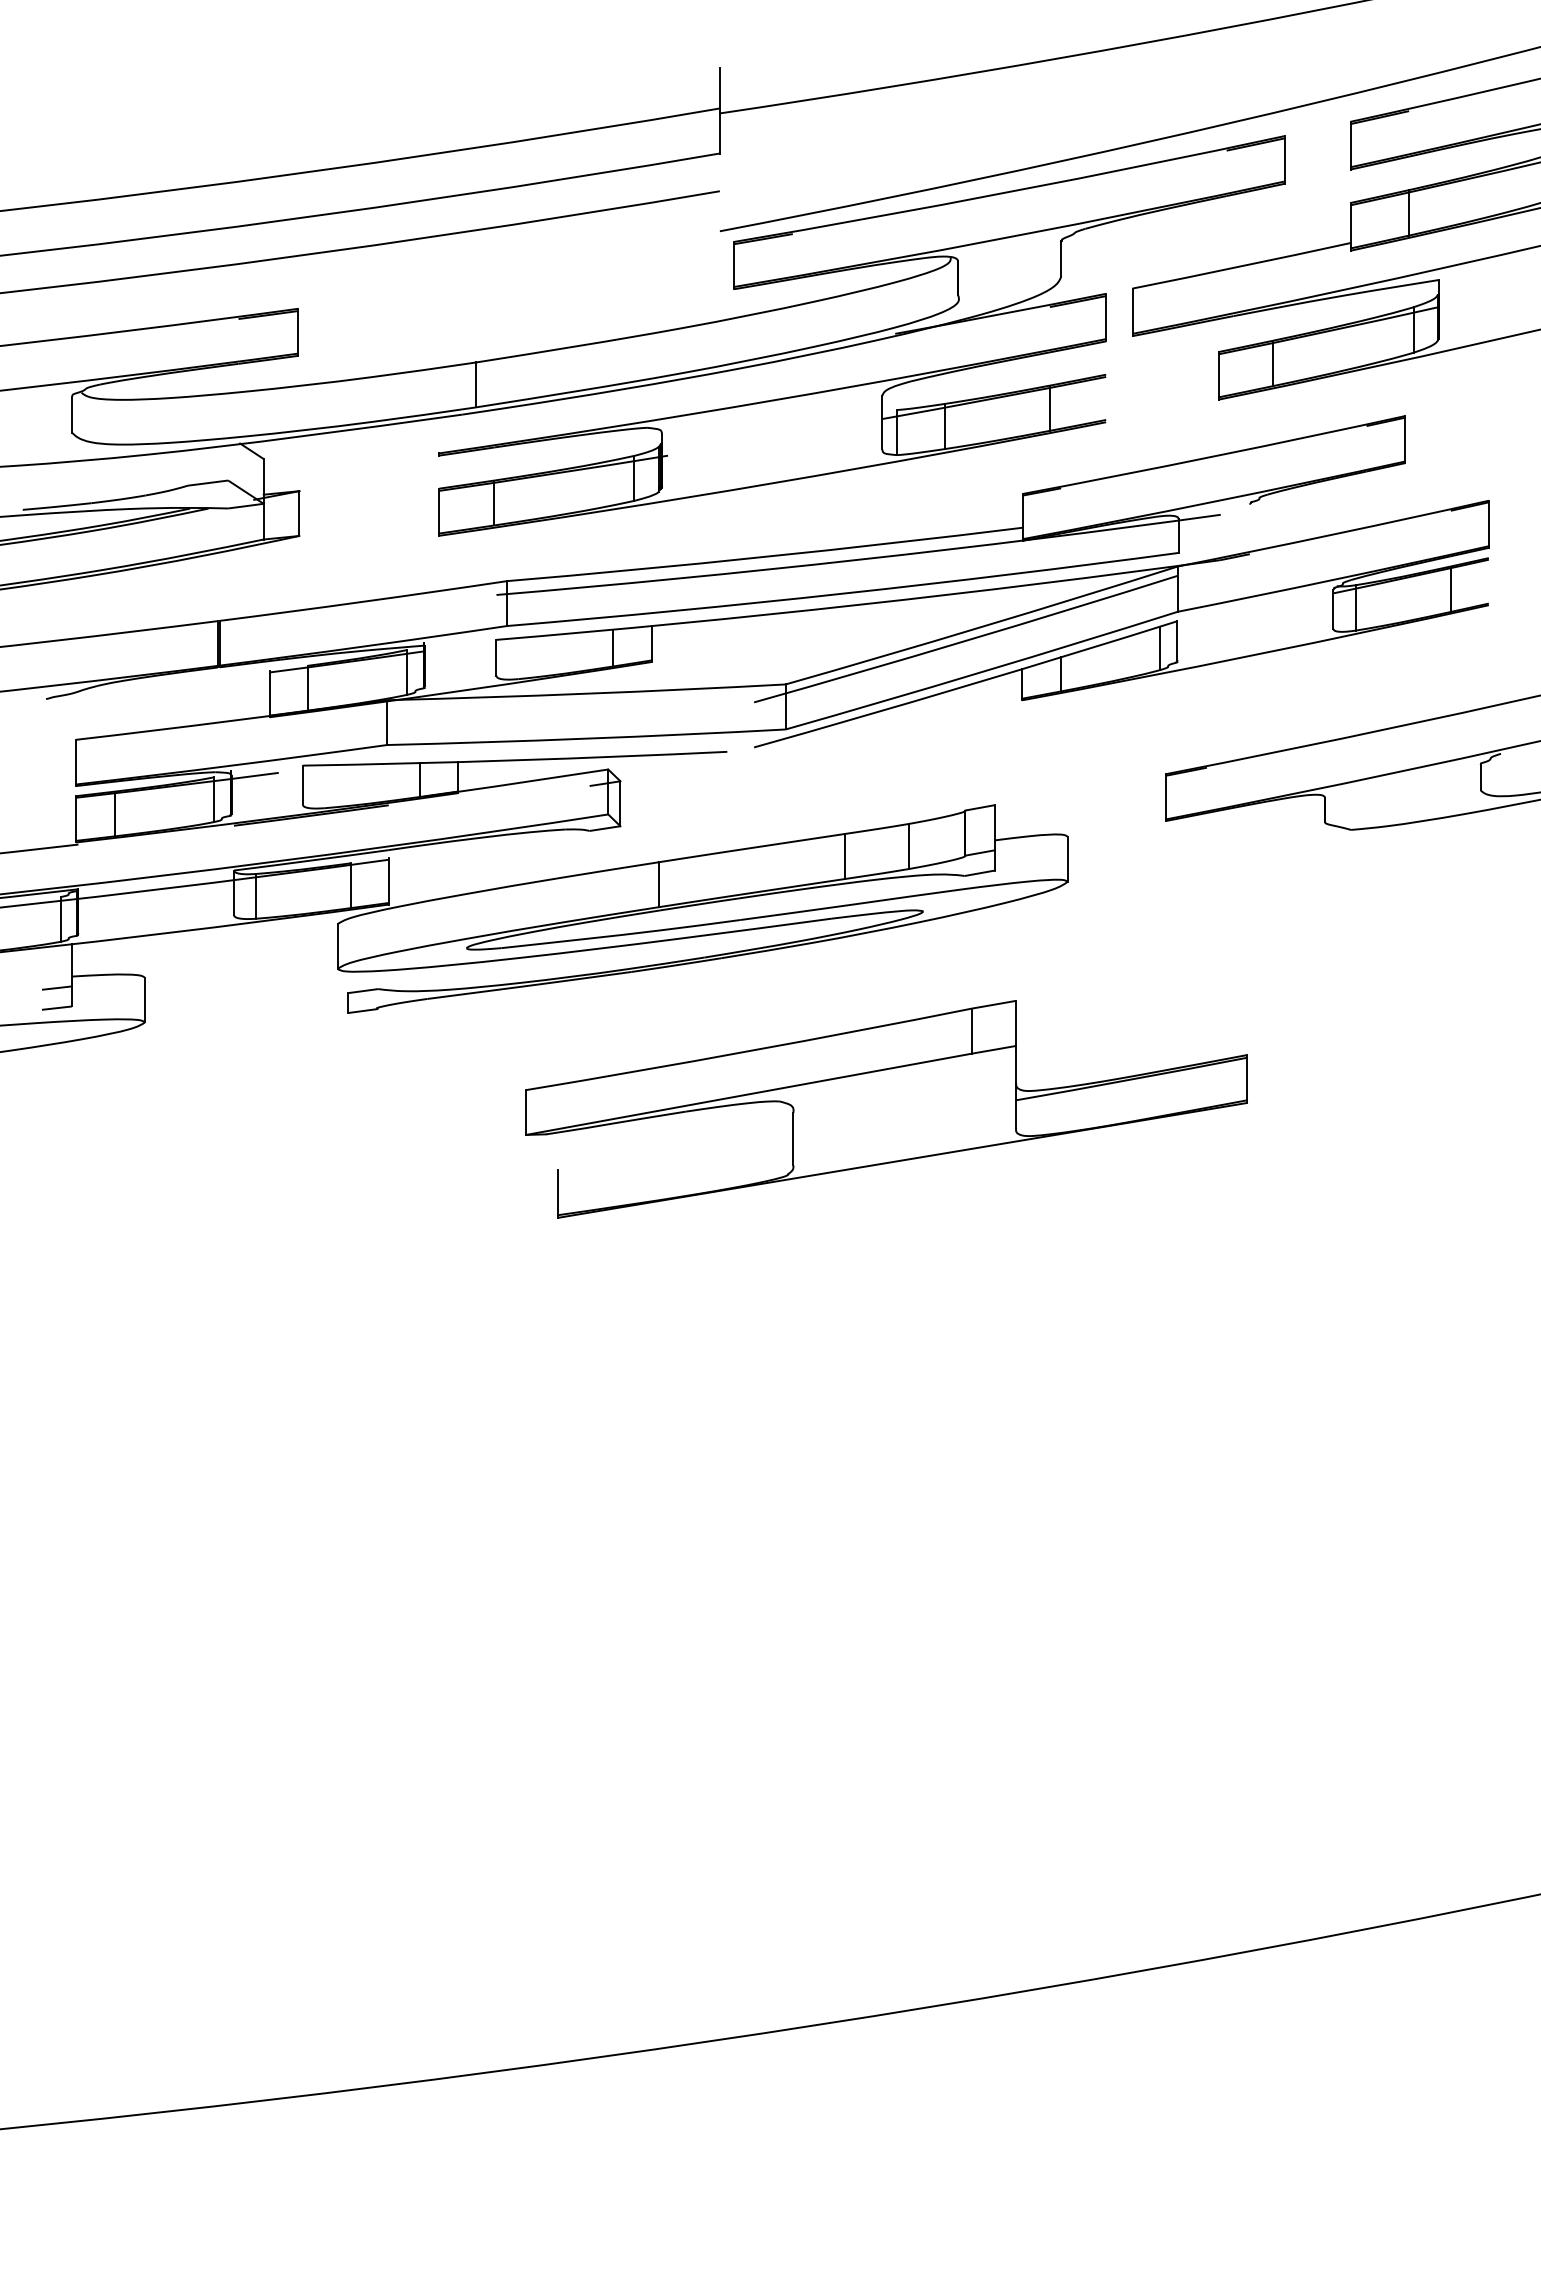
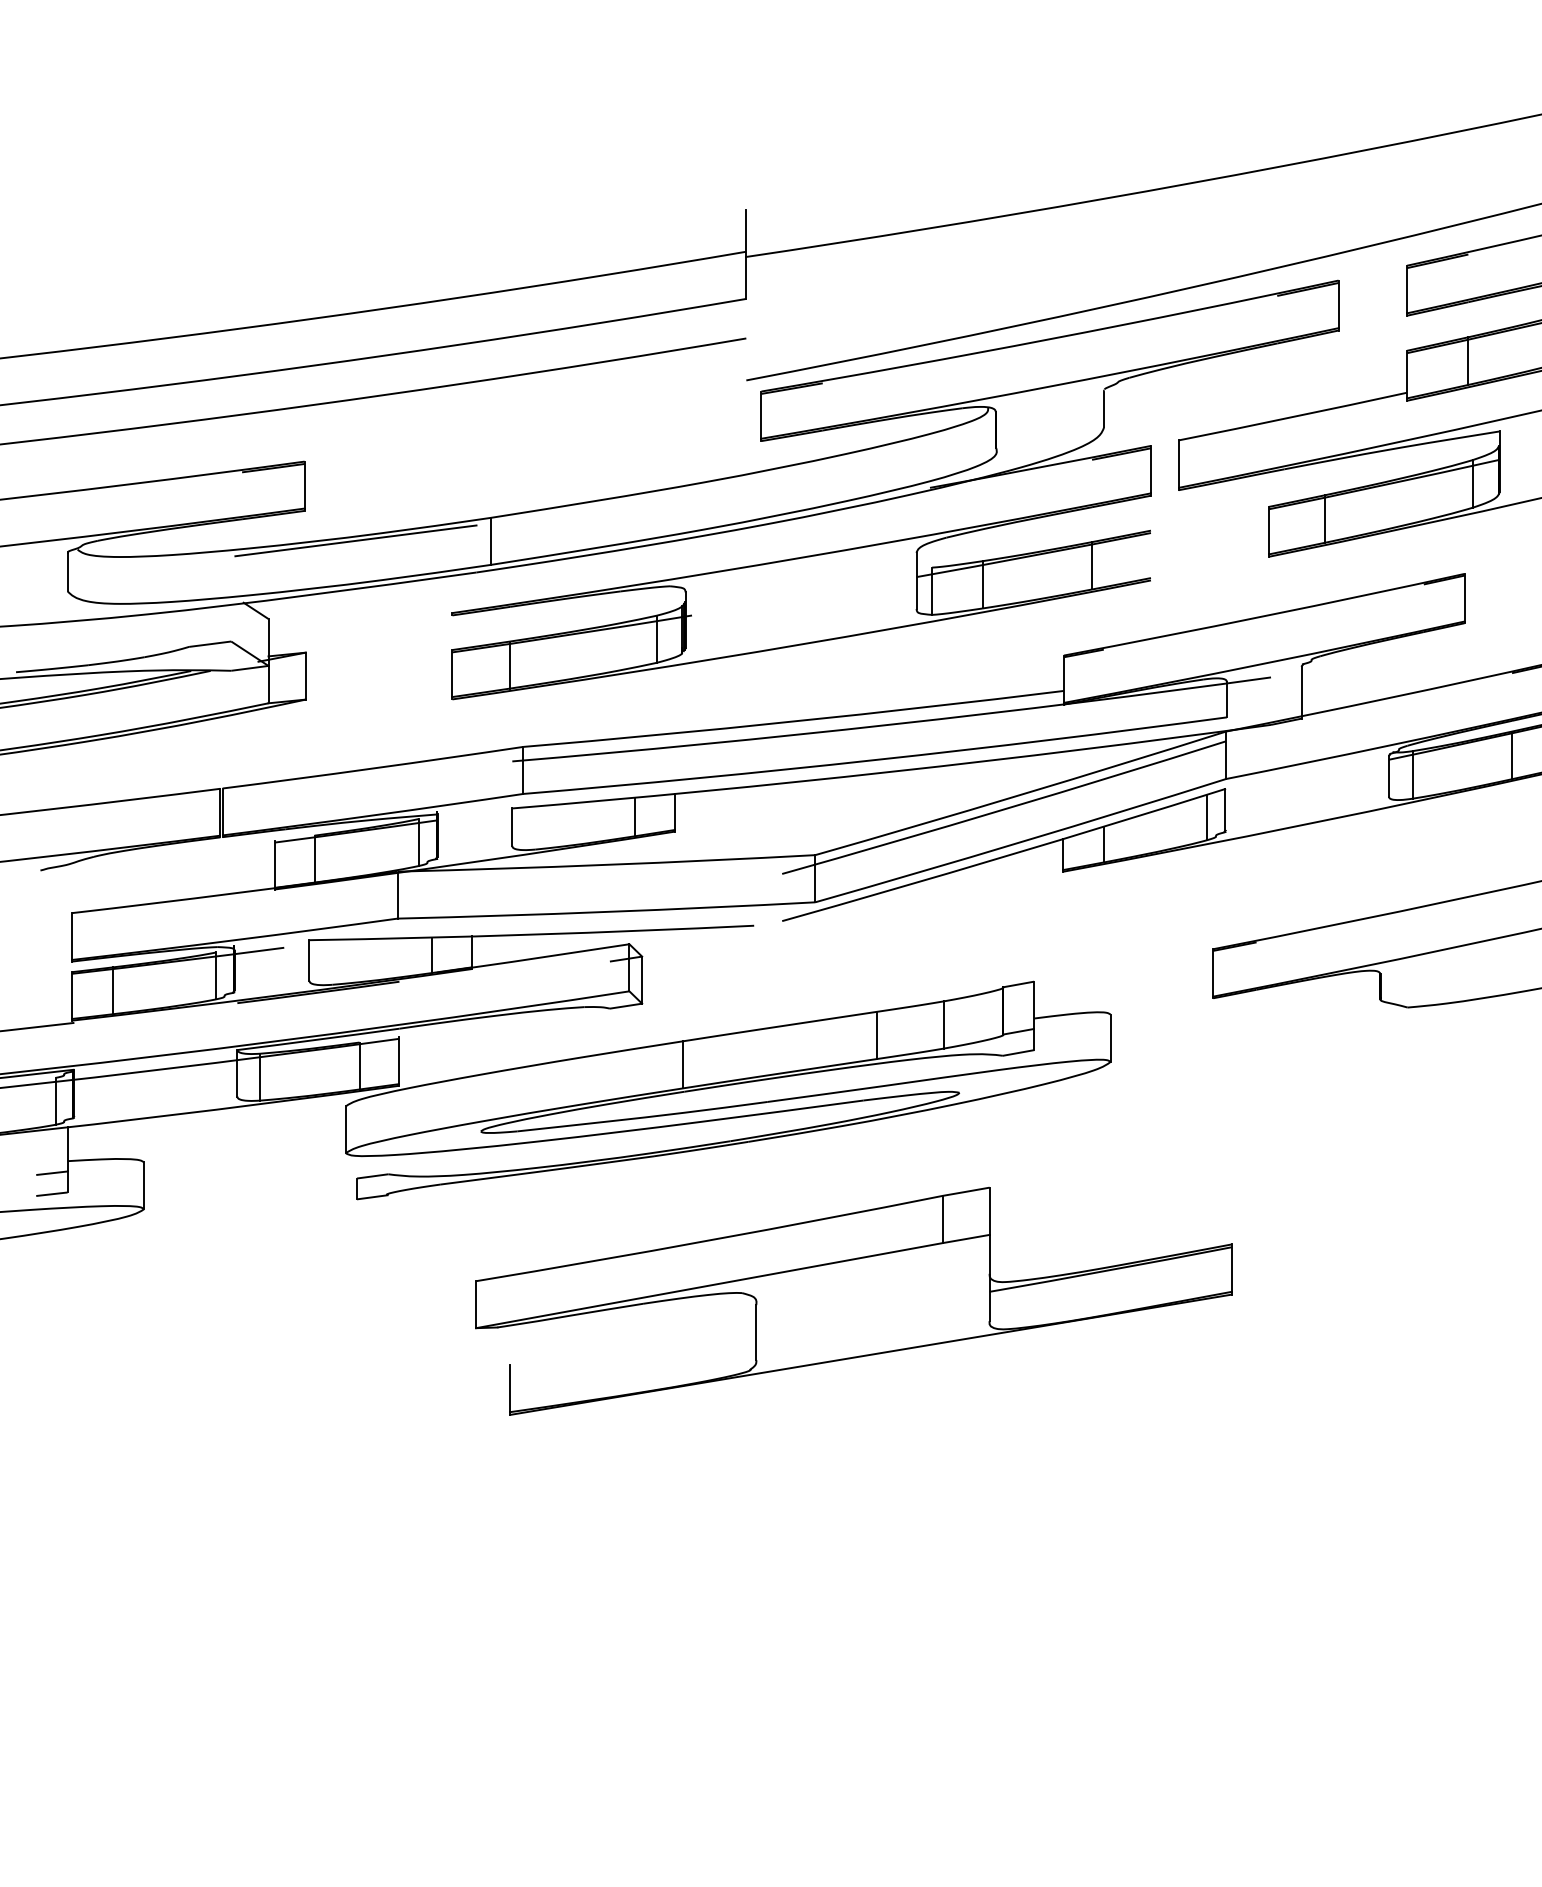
line: (347, 384) -> (356, 540), added
line: (1249, 529) -> (1301, 692), added
part: (886, 1109) -> (853, 1301), moved

